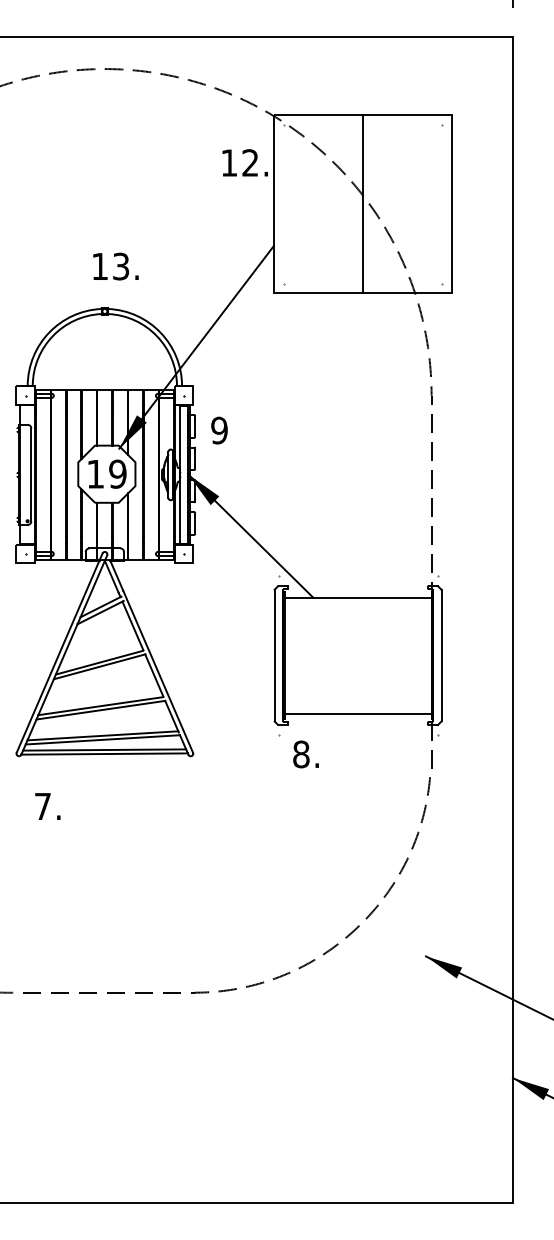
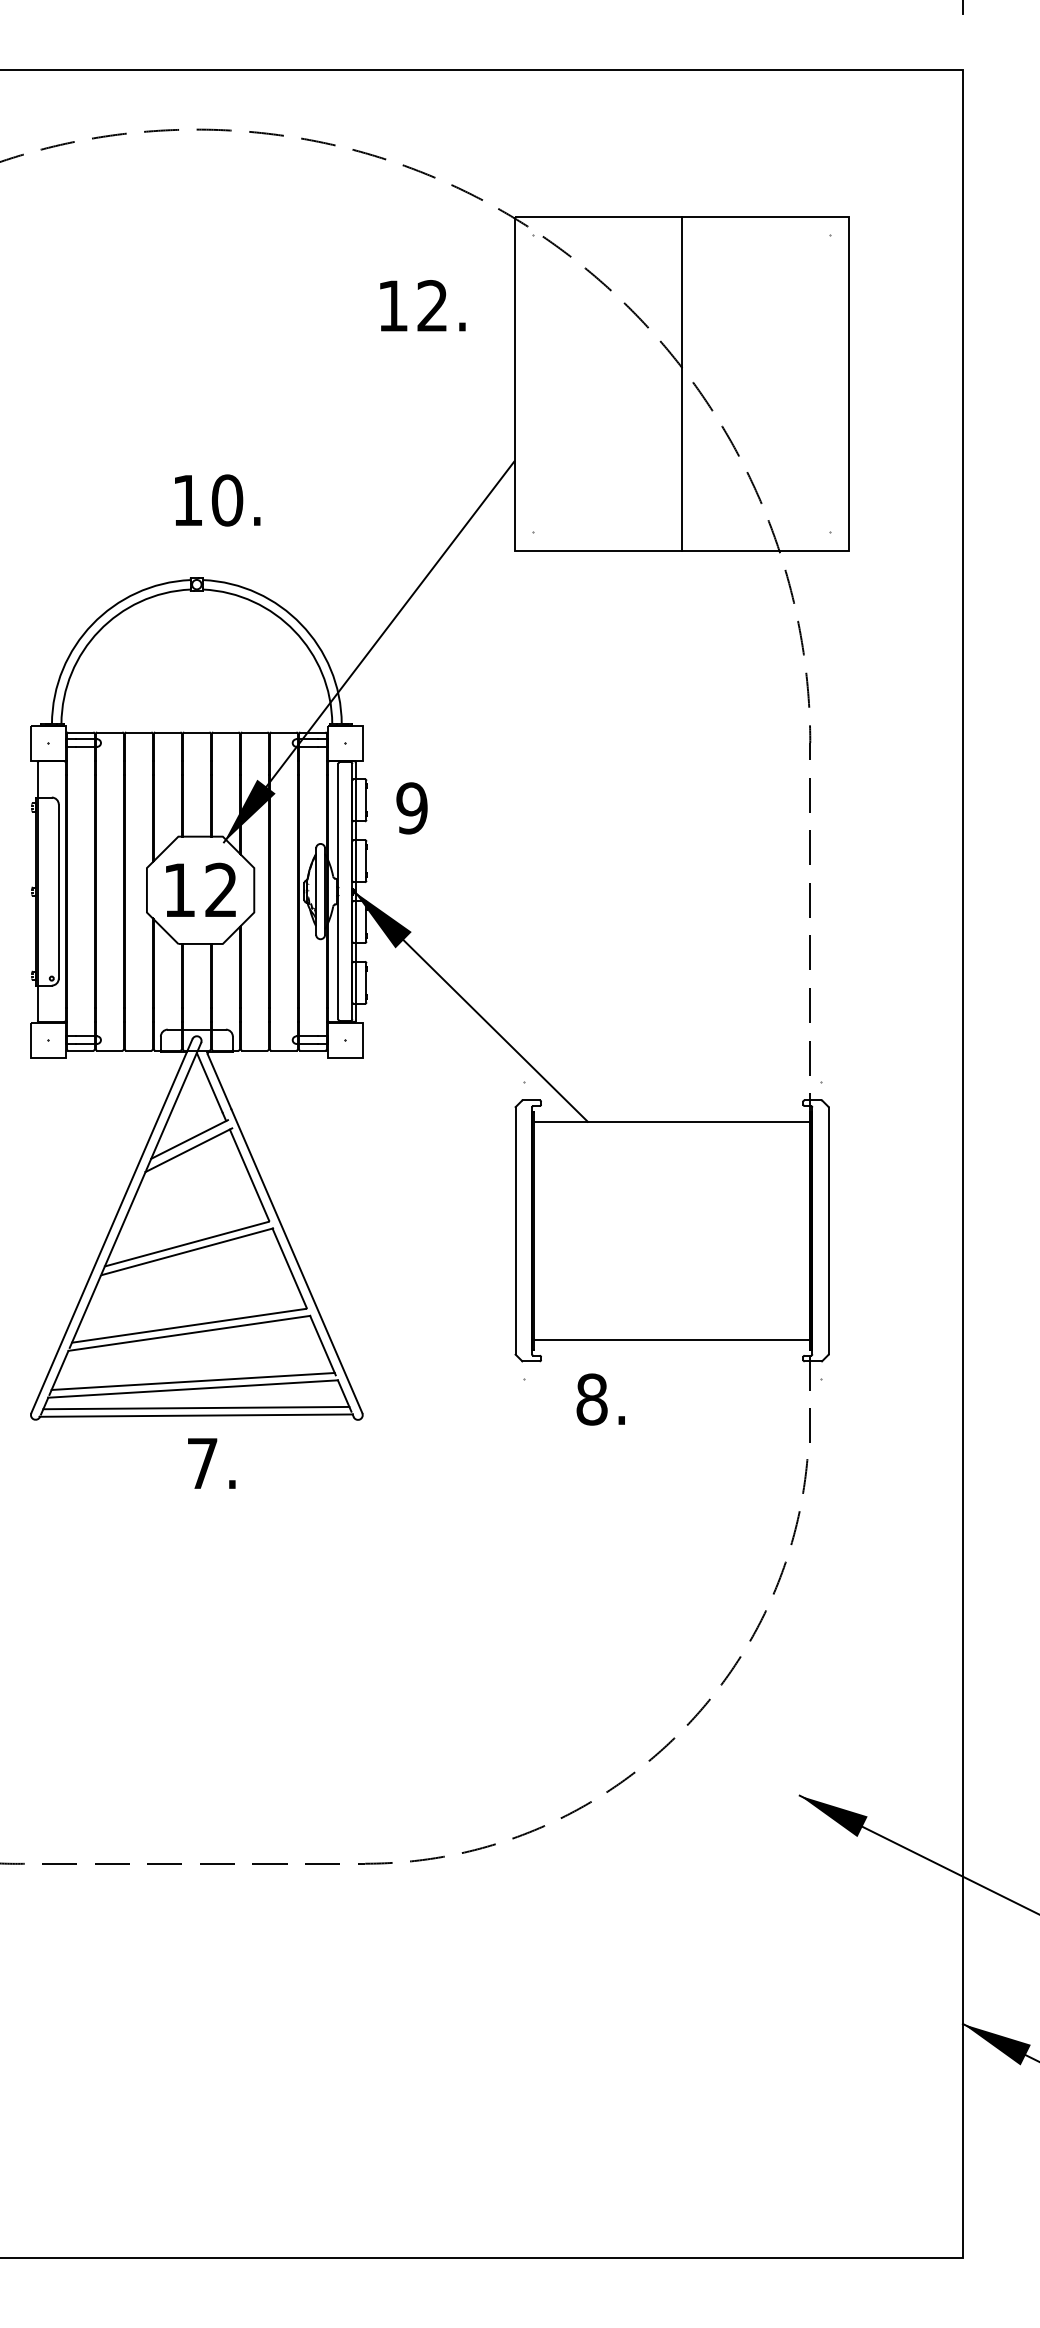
text: (244, 162) -> (421, 305), moved
text: (121, 266) -> (228, 500), 13. -> 10.
text: (117, 473) -> (220, 888), 19 -> 12
text: (305, 754) -> (599, 1399), moved
text: (47, 806) -> (211, 1463), moved

